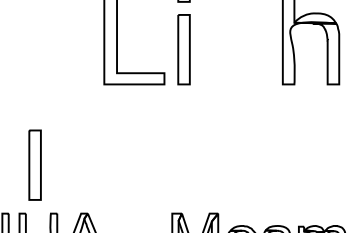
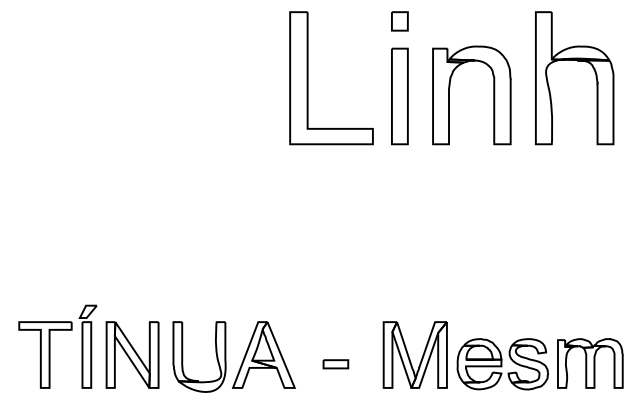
part: (220, 48) -> (449, 95), added
part: (34, 165) -> (194, 255), removed

